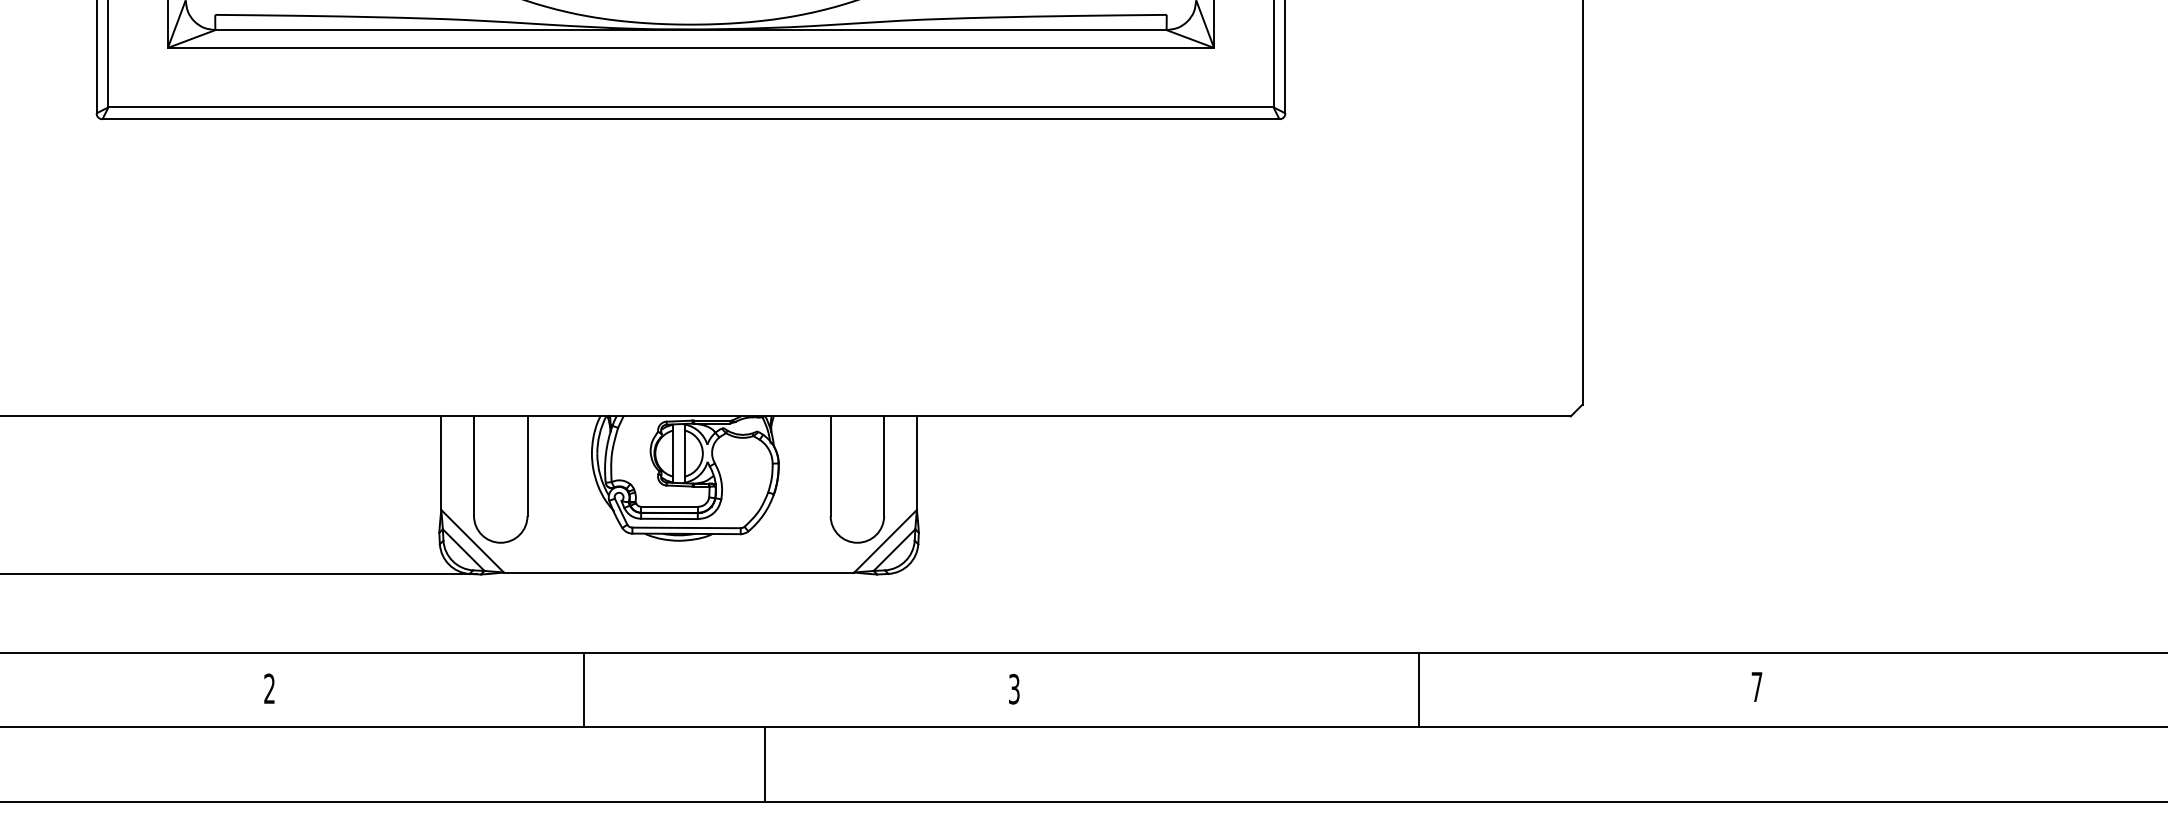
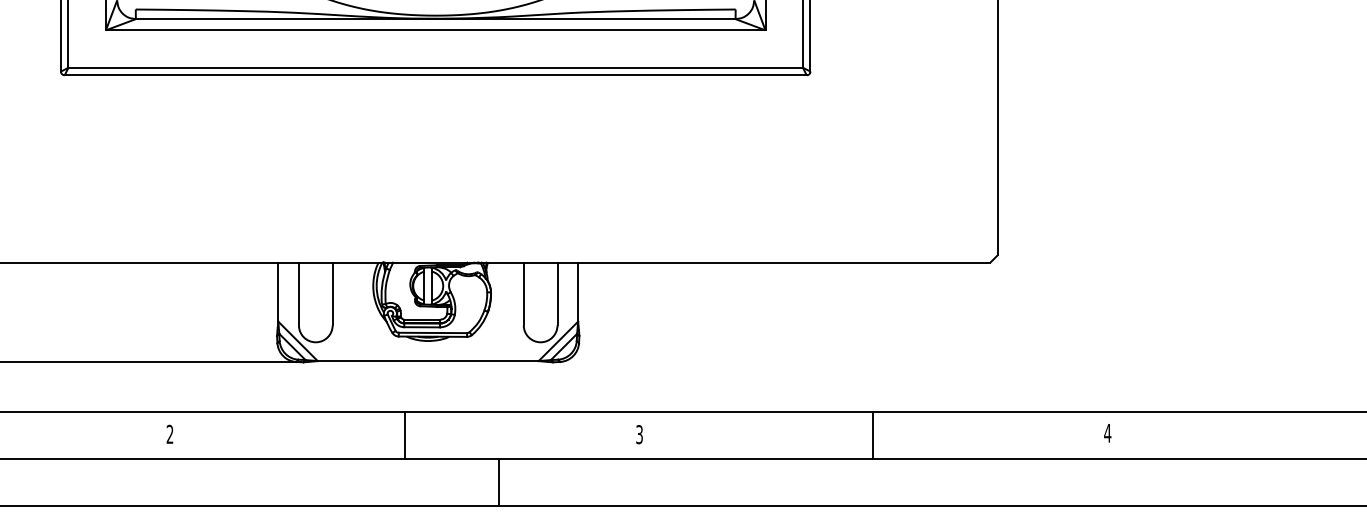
text: (1756, 687) -> (1107, 433), 7 -> 4
line: (582, 688) -> (404, 434), moved
line: (1418, 688) -> (873, 434), moved
line: (765, 763) -> (498, 481), moved

